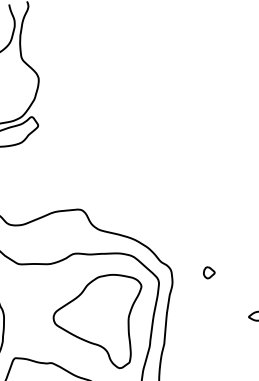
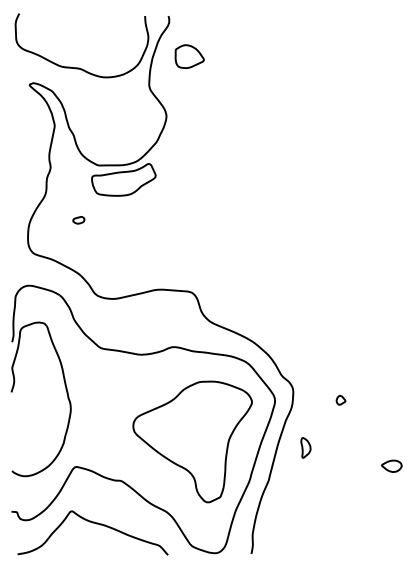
part: (48, 29) -> (189, 56), added
part: (208, 272) -> (340, 400), size x0.62
part: (188, 313) -> (305, 447), added

